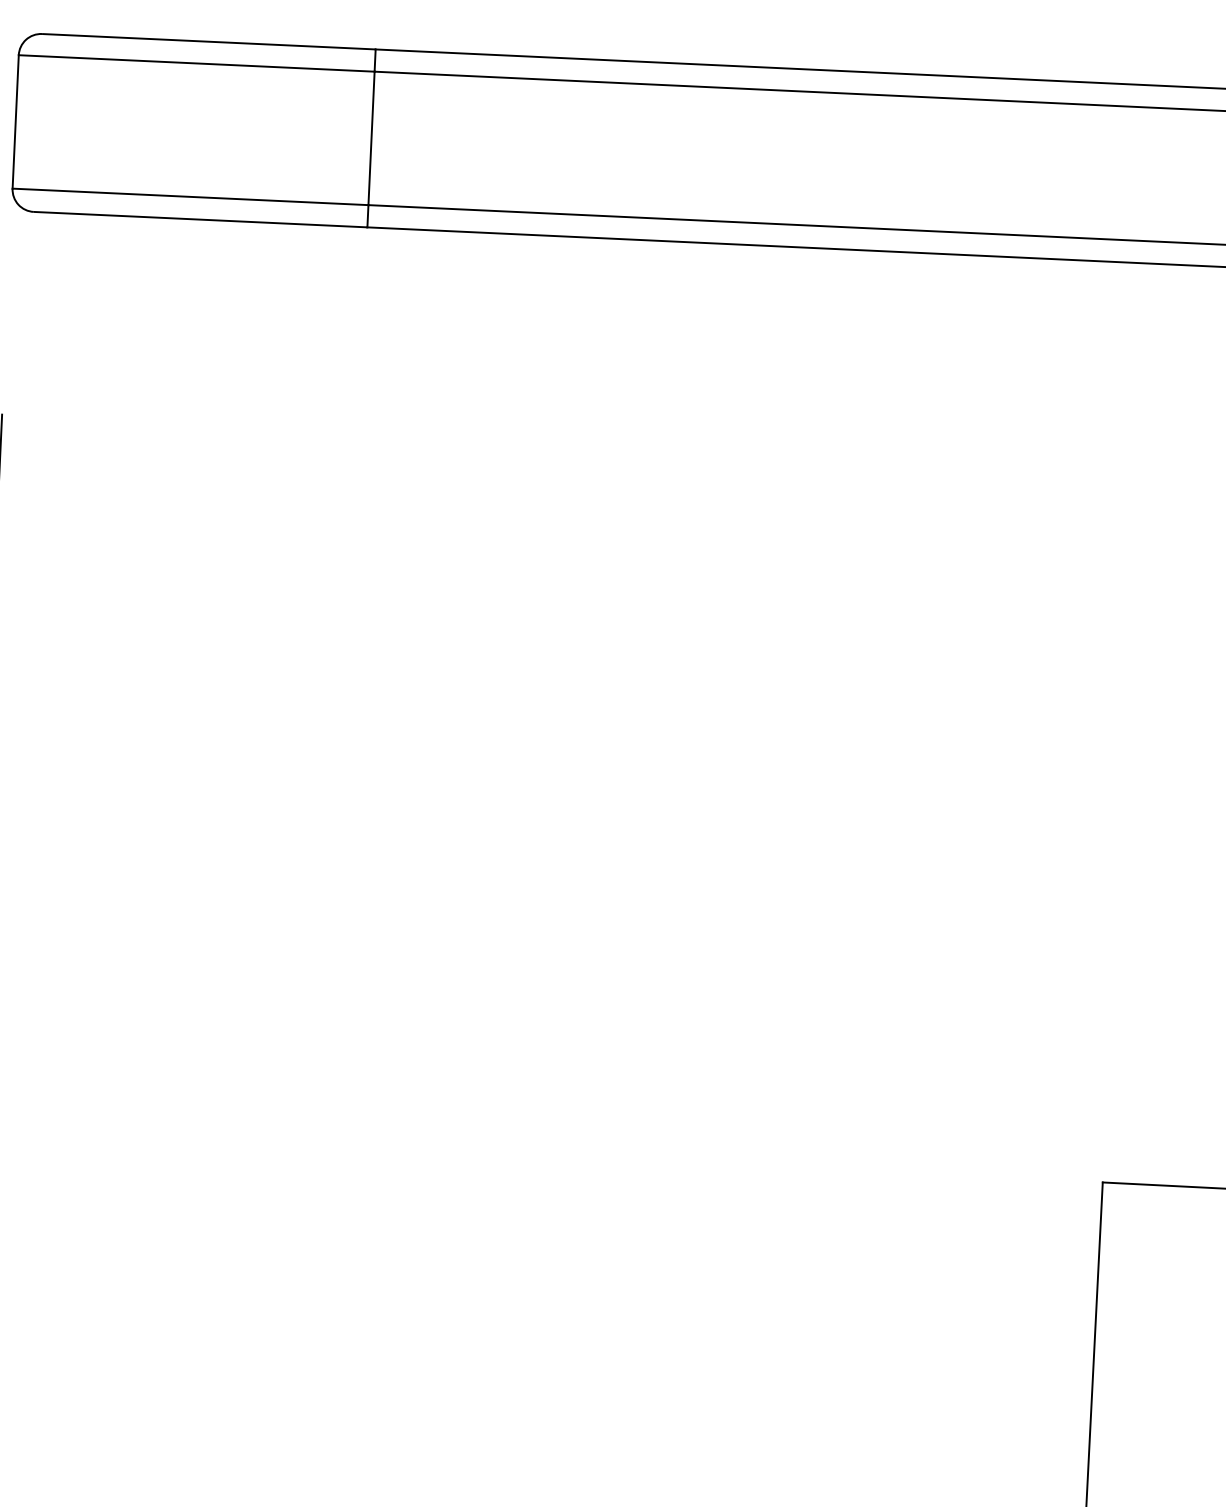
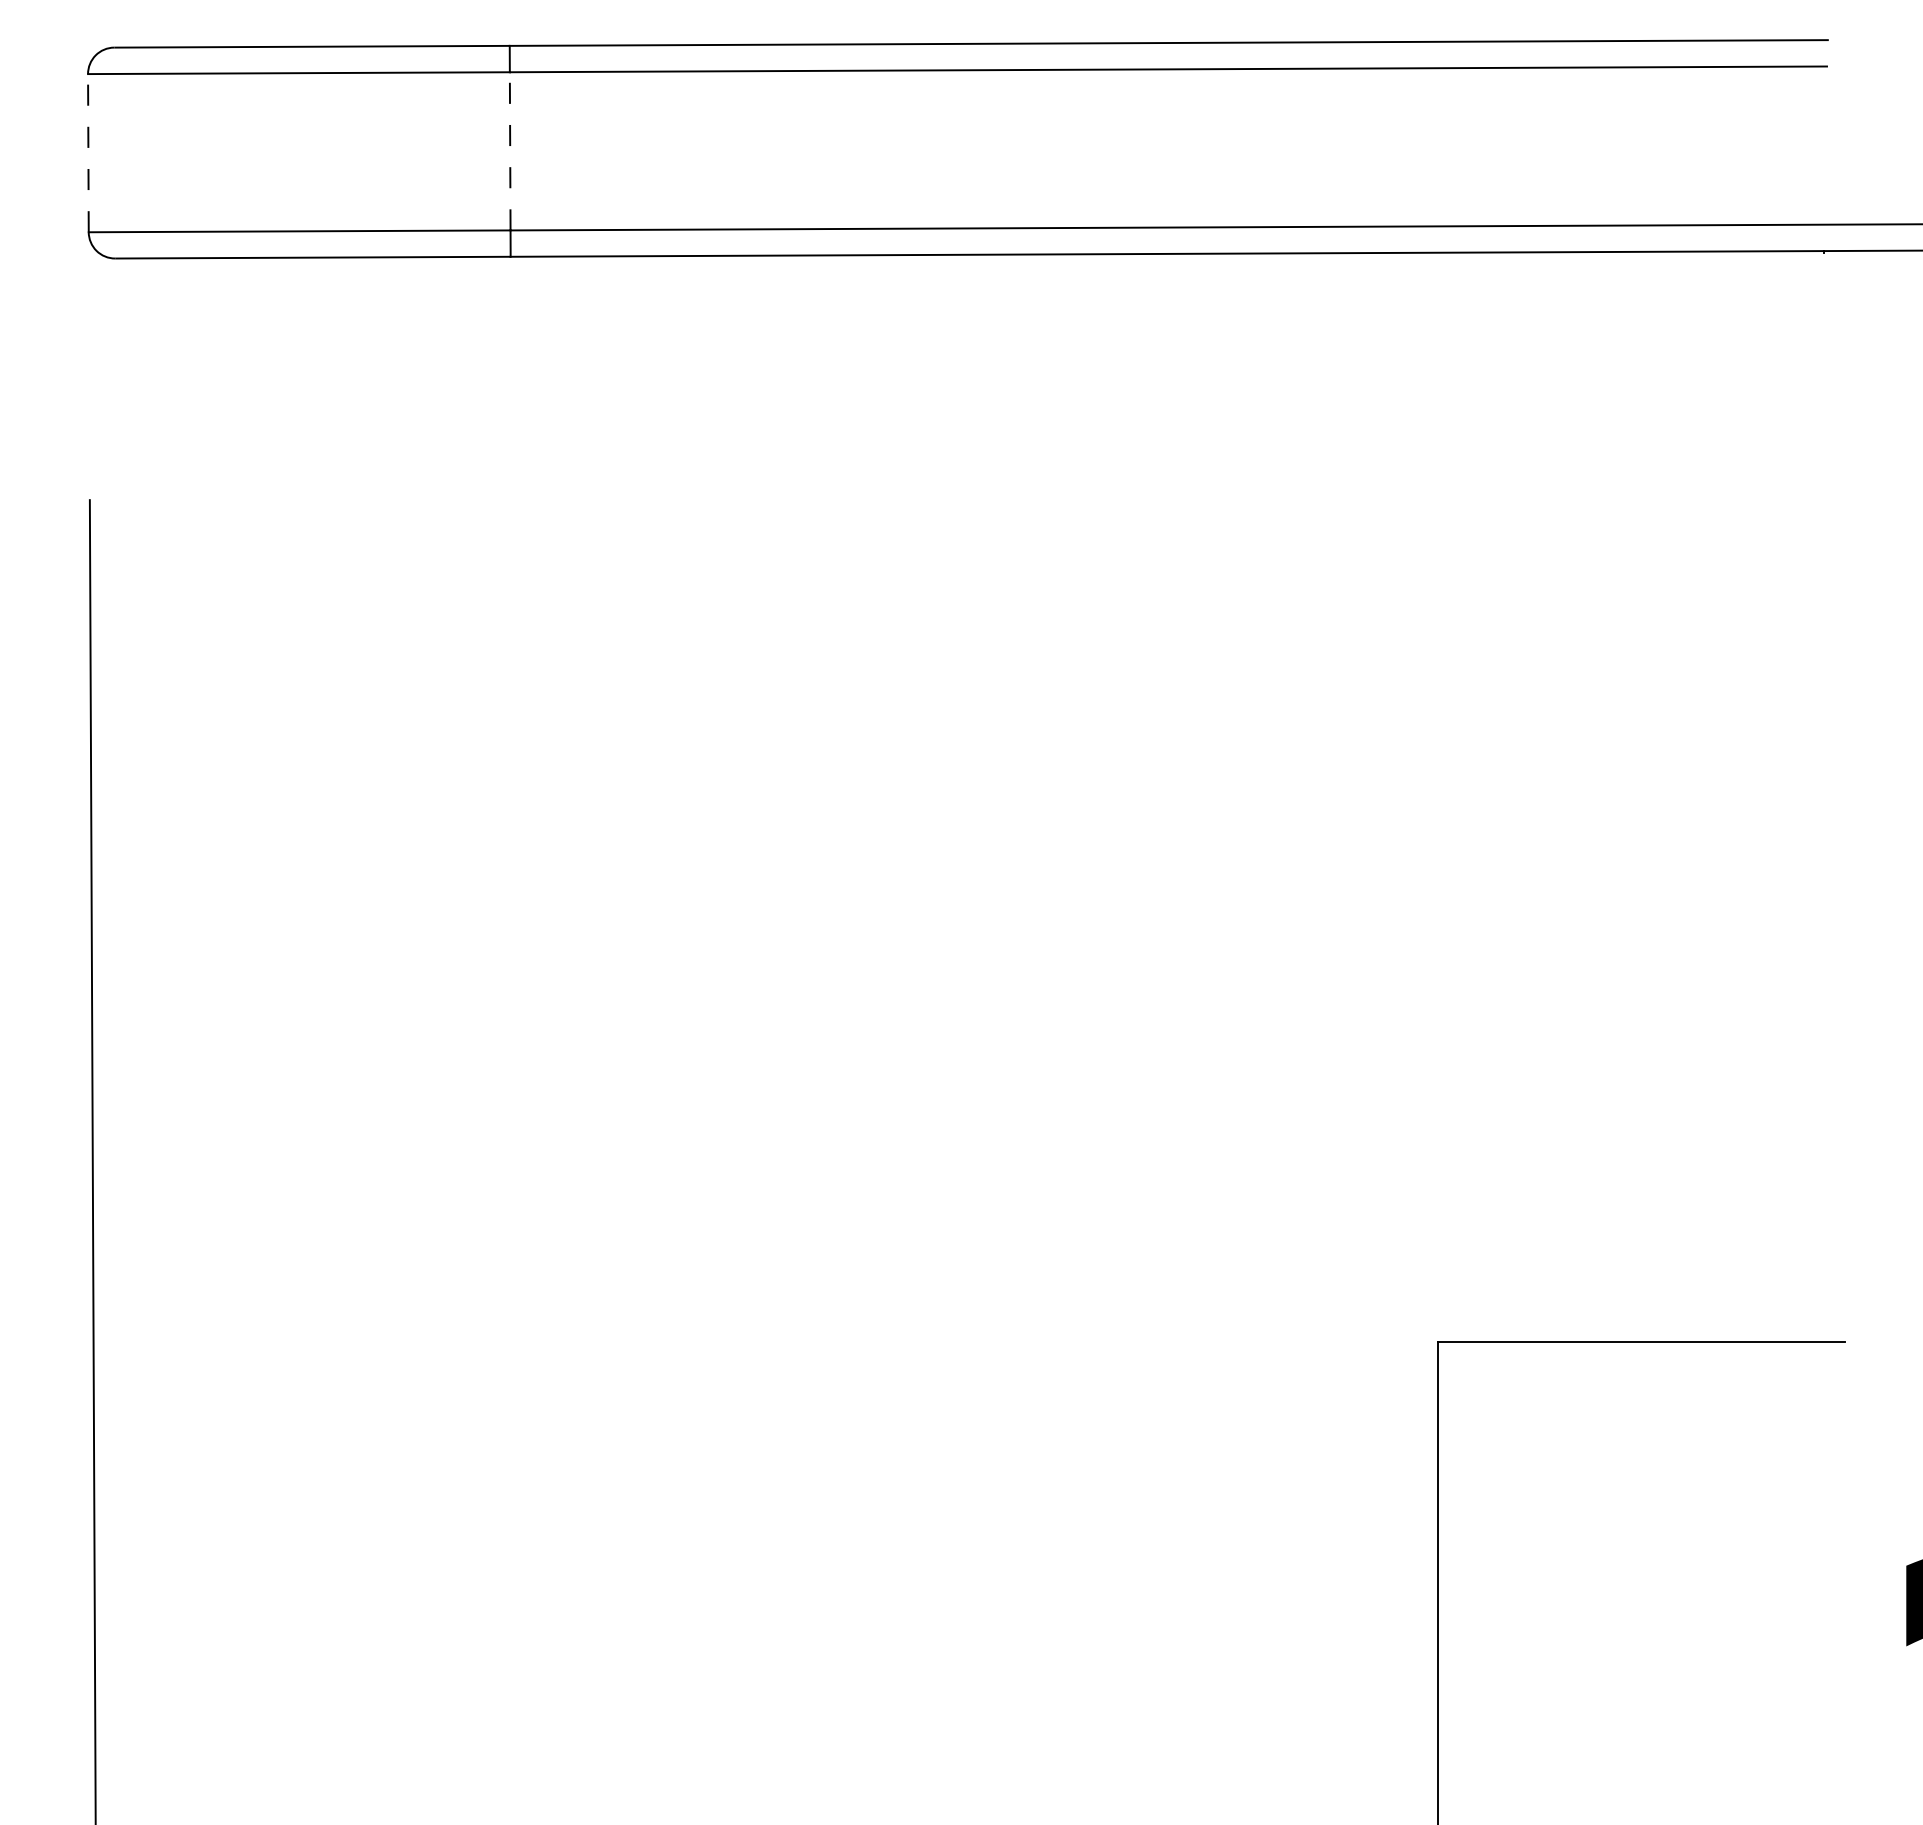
line: (15, 121) -> (88, 152), solid -> dashed
line: (371, 137) -> (510, 150), solid -> dashed

